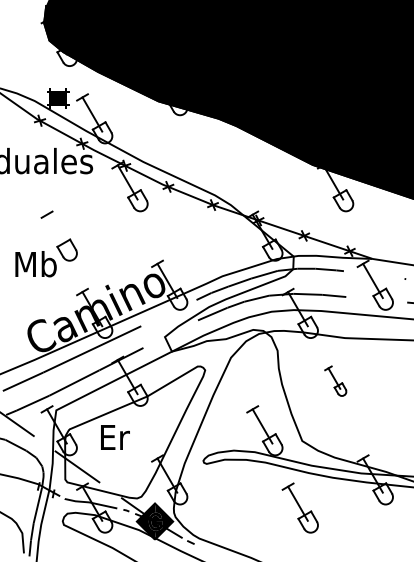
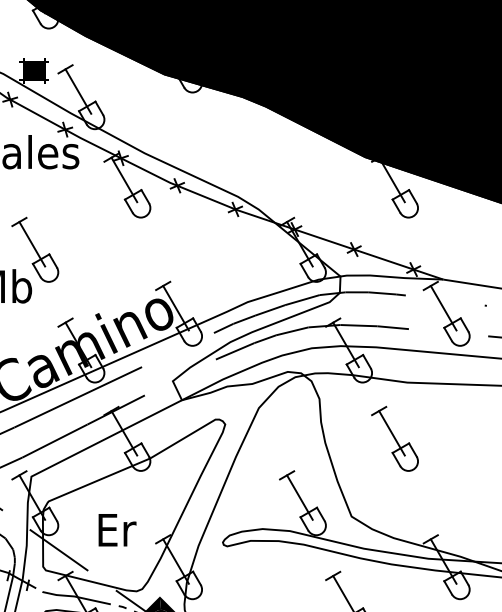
line: (56, 231) -> (31, 243), added
part: (335, 380) -> (394, 437), size x1.67
text: (115, 437) -> (117, 530), moved

